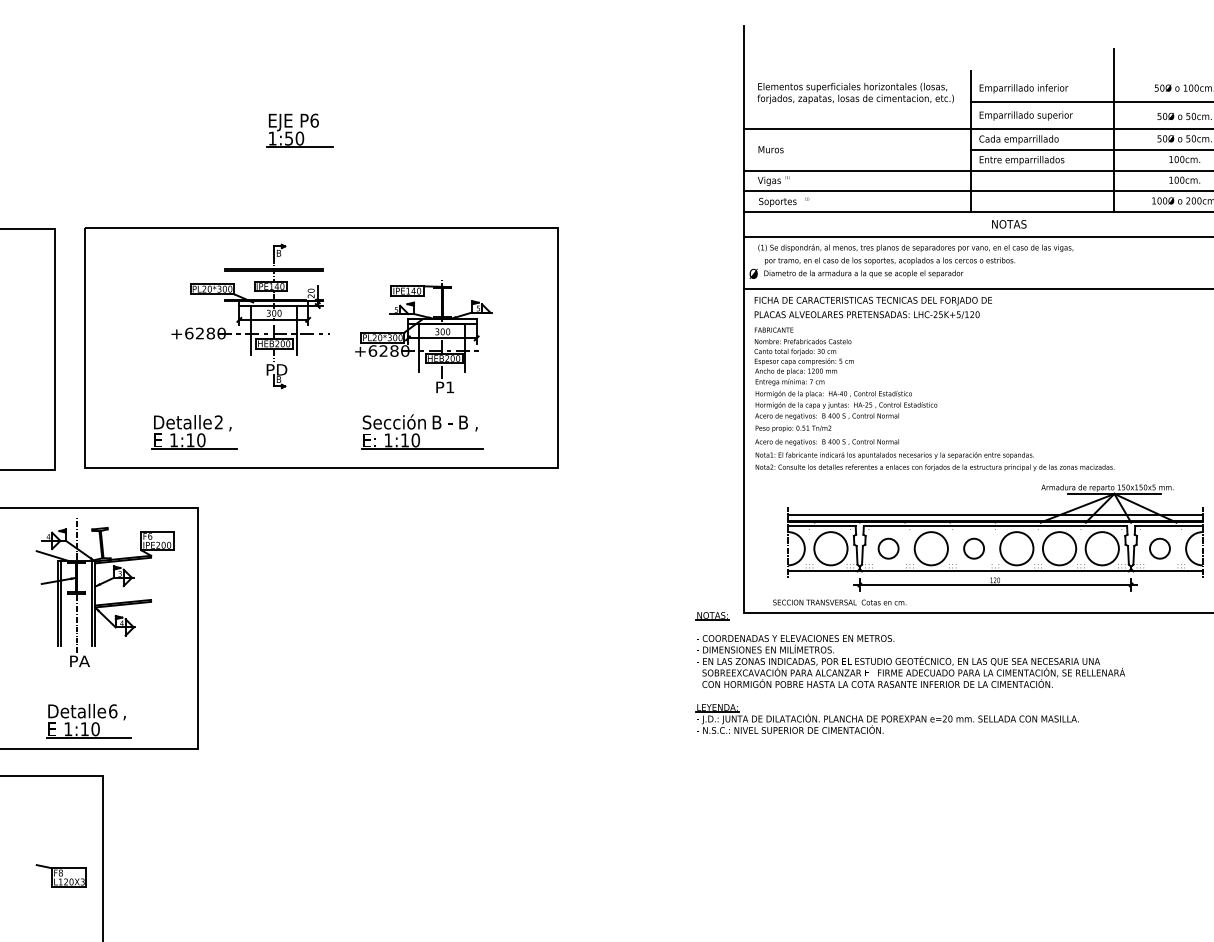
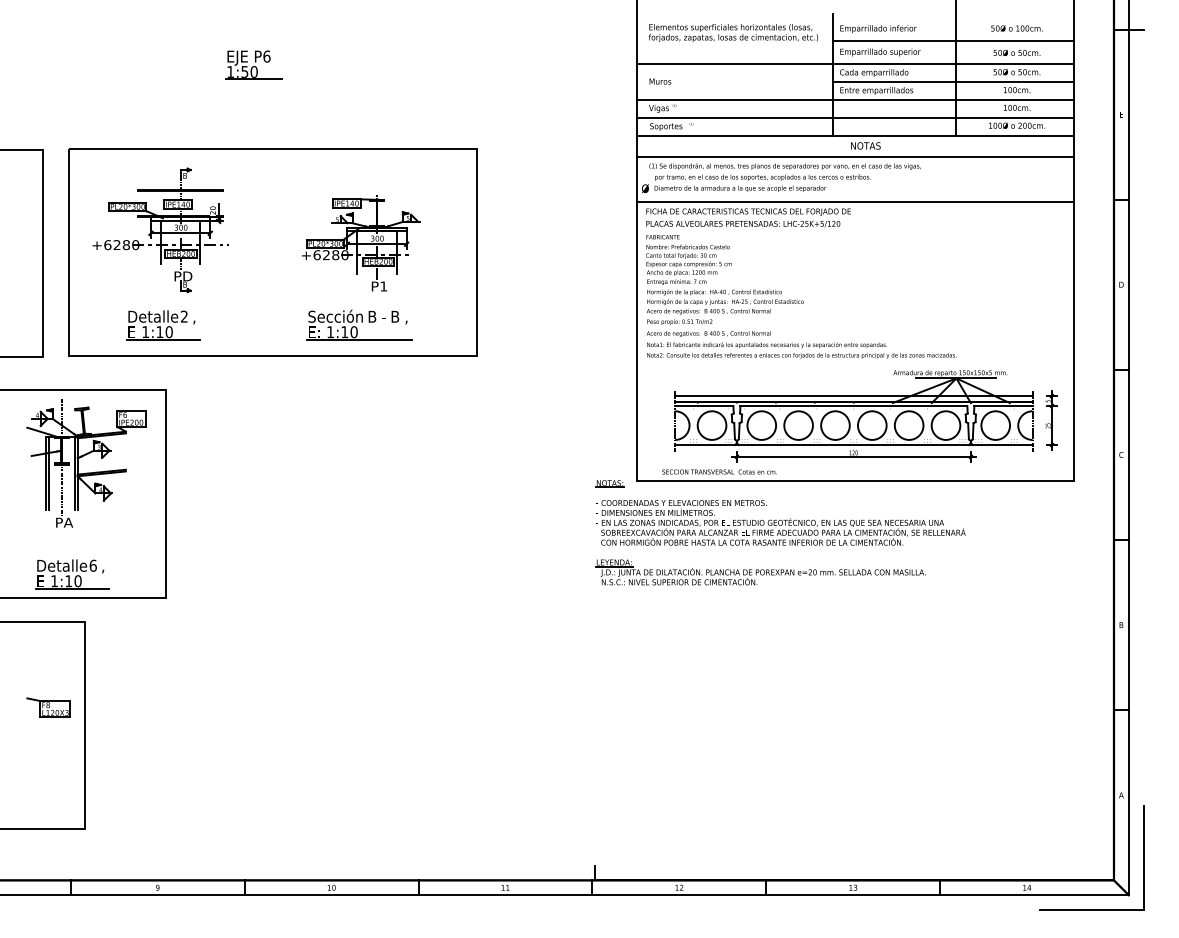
part: (250, 316) -> (160, 230), moved
circle: (888, 548) -> (761, 425), size x1.67
circle: (974, 548) -> (835, 425), size x1.67
circle: (1159, 548) -> (995, 425), size x1.67

